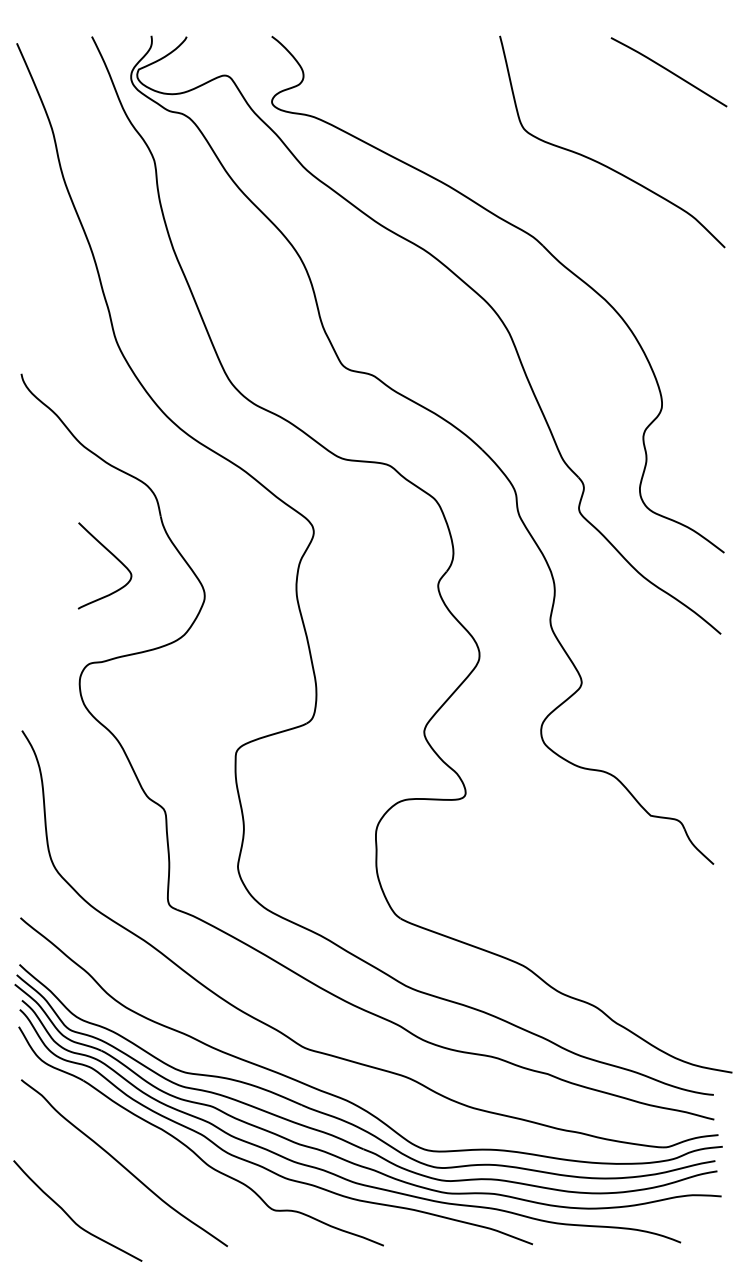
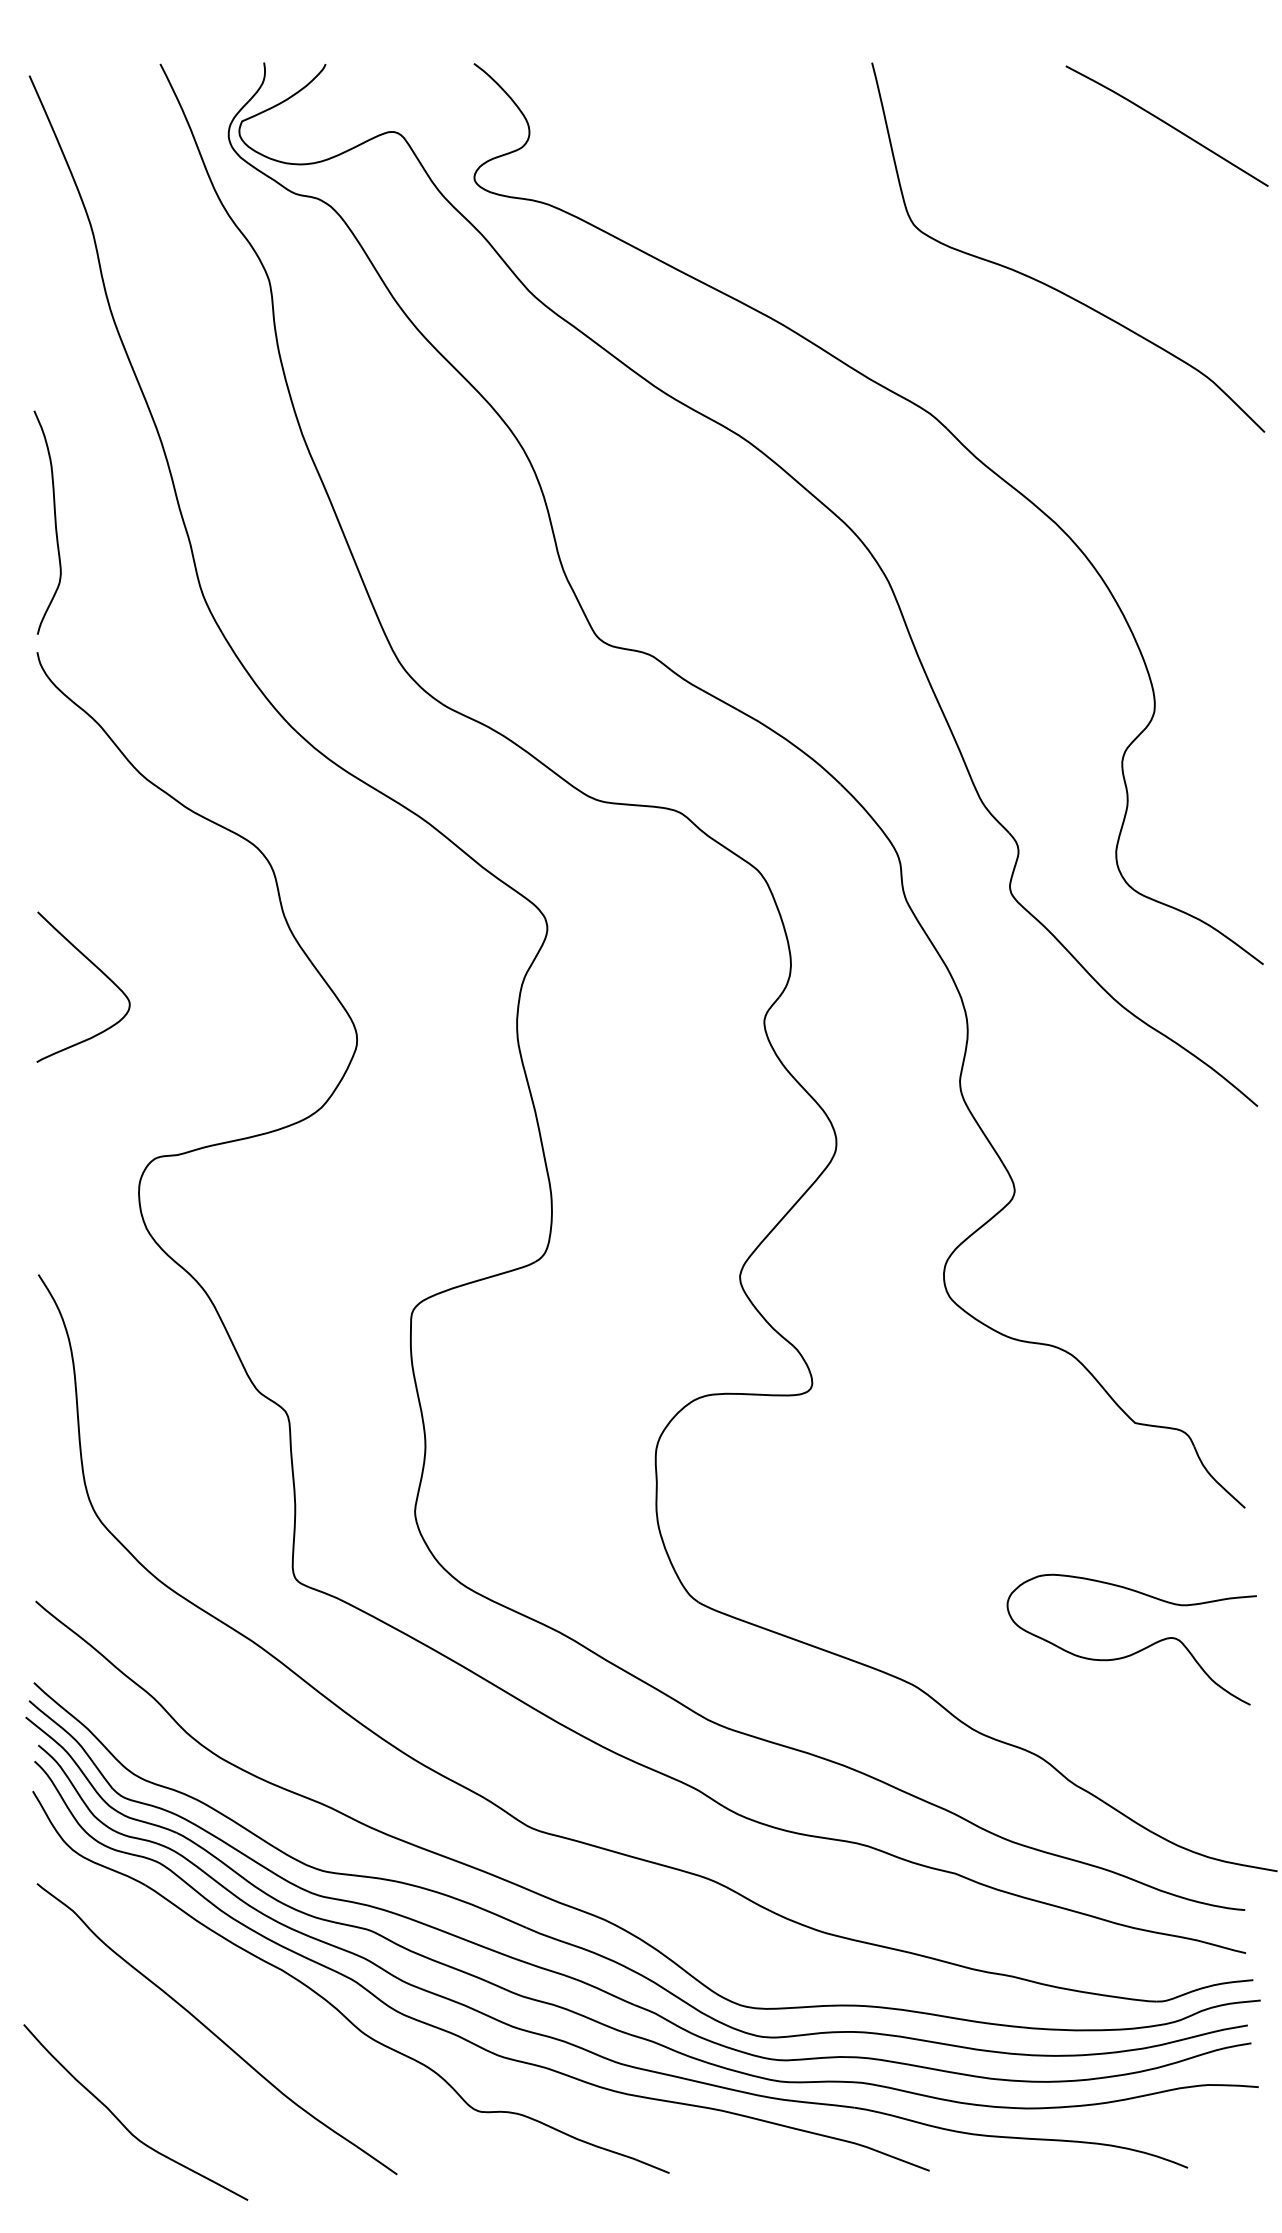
curve: (30, 297) -> (53, 519), added
curve: (113, 556) -> (98, 970), moved
curve: (652, 945) -> (1138, 1649), added

